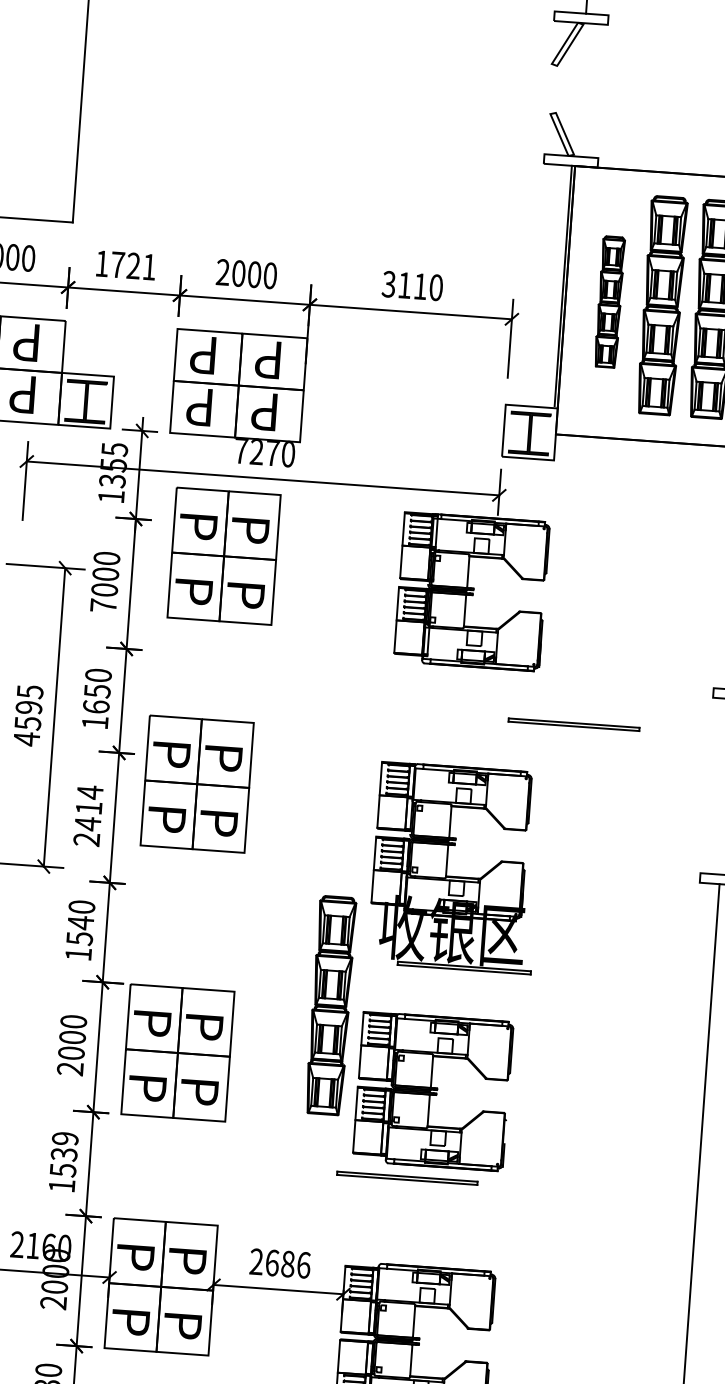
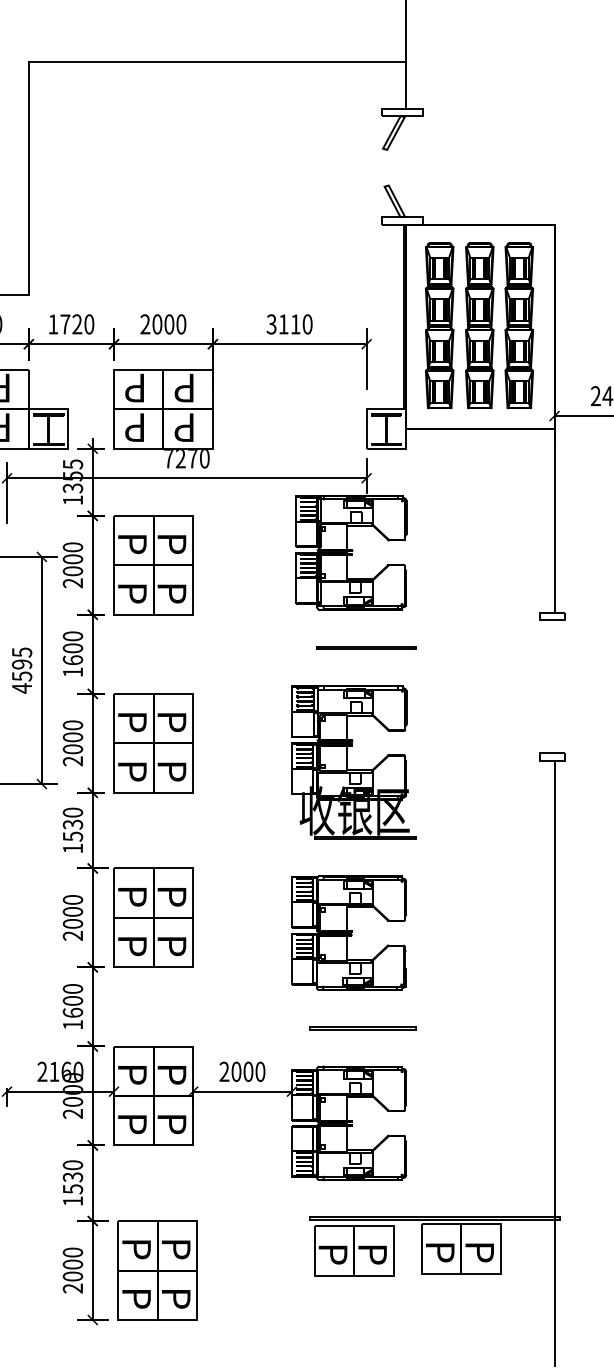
text: (149, 267) -> (89, 324), 1721 -> 1720
part: (609, 301) -> (439, 325), size x1.67
part: (223, 556) -> (153, 565), moved
text: (102, 605) -> (72, 583), 7000 -> 2000
text: (96, 691) -> (72, 648), 1650 -> 1600
line: (573, 724) -> (366, 647), moved
part: (197, 784) -> (153, 743), moved
text: (88, 808) -> (72, 737), 2414 -> 2000
text: (80, 922) -> (72, 824), 1540 -> 1530
part: (330, 1005) -> (266, 873), removed
text: (63, 1155) -> (72, 1001), 1539 -> 1600
line: (406, 1177) -> (362, 1027), moved
text: (288, 1263) -> (248, 1071), 2686 -> 2000

